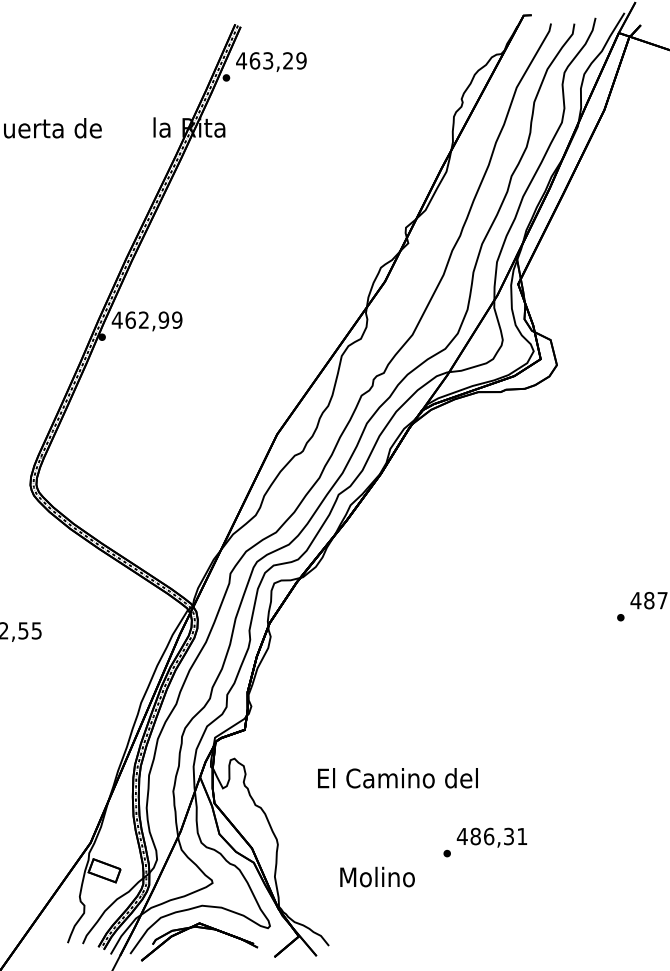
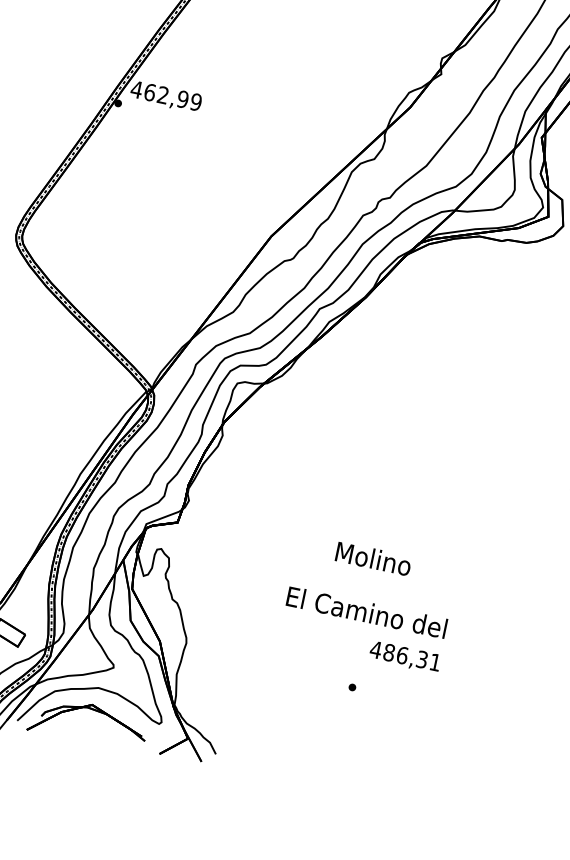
text: (397, 778) -> (366, 612), moved
text: (491, 837) -> (404, 656), moved
text: (377, 876) -> (373, 558), moved

